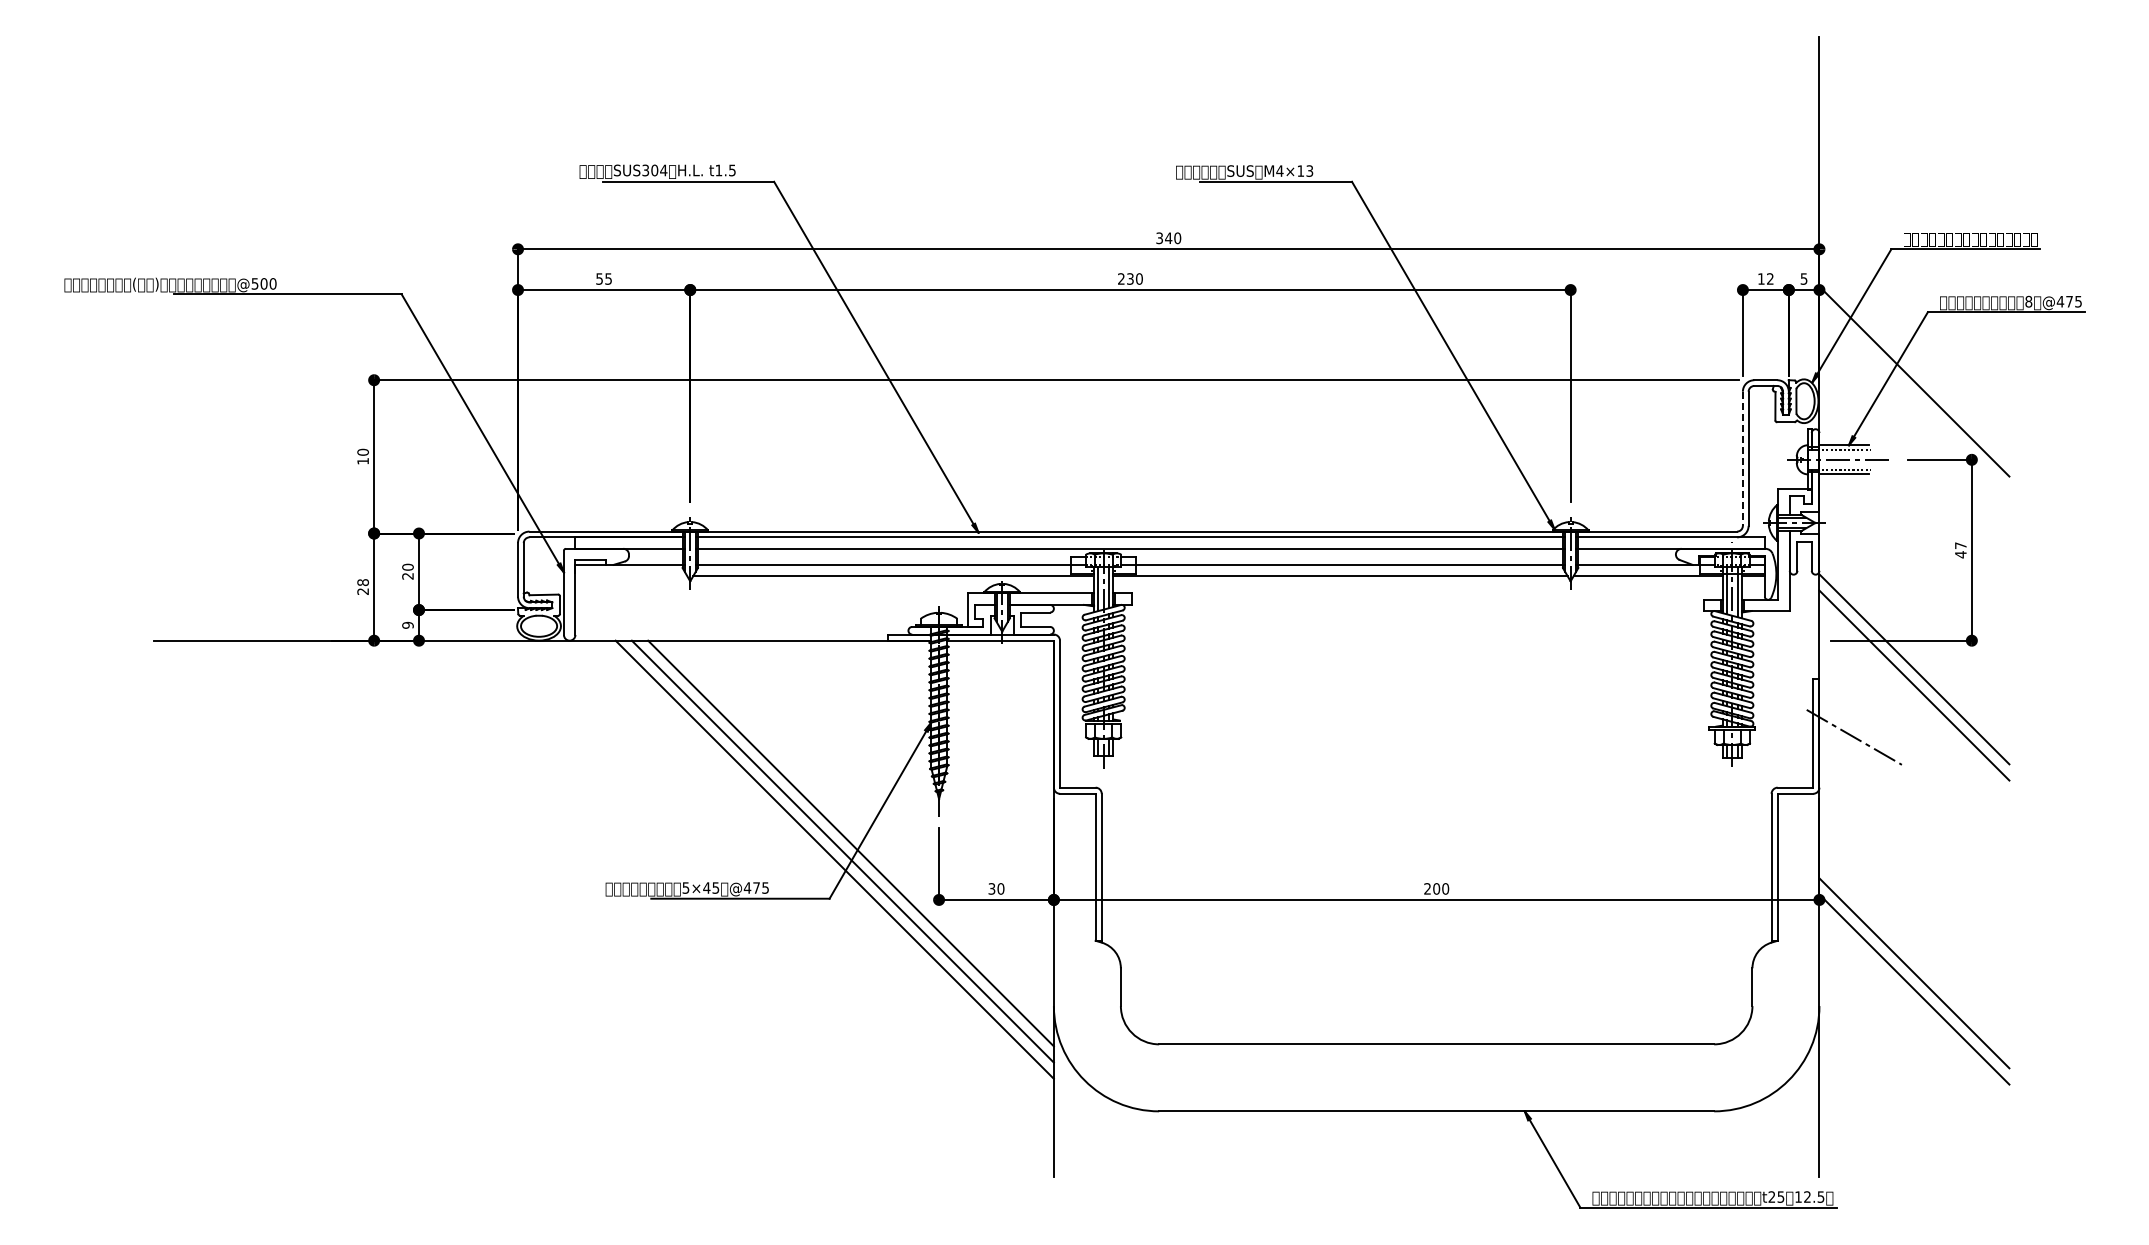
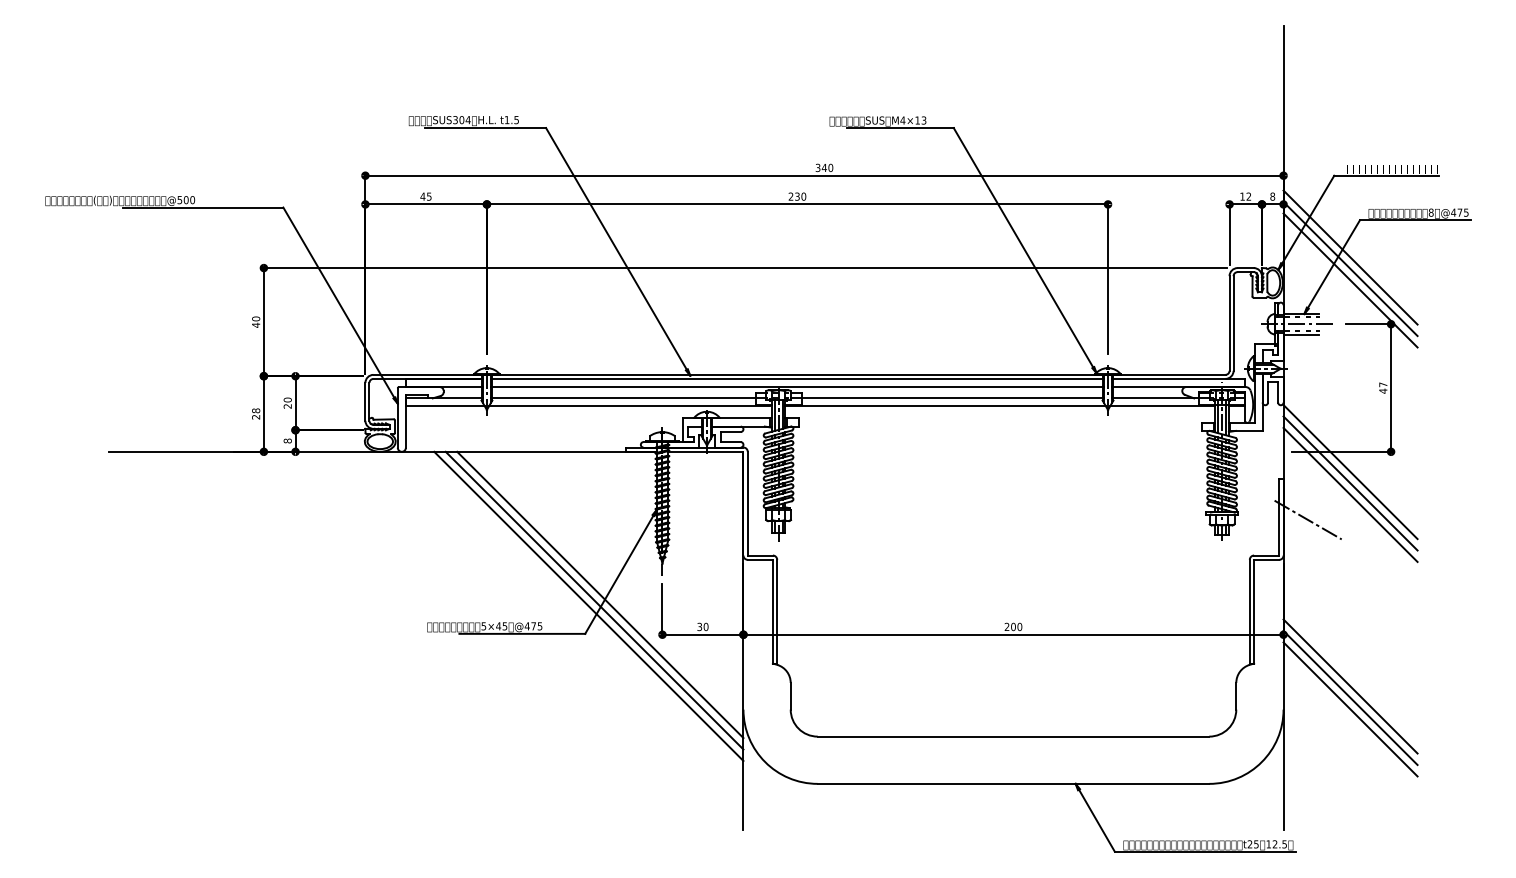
text: (599, 278) -> (422, 196), 55 -> 45
text: (1803, 278) -> (1272, 196), 5 -> 8
line: (1914, 365) -> (1350, 257), added
line: (1914, 397) -> (1350, 280), added
line: (1742, 459) -> (1229, 324), dashed -> solid
text: (362, 461) -> (255, 325), 10 -> 40
line: (631, 576) -> (445, 406), added
text: (407, 624) -> (287, 440), 9 -> 8
line: (1914, 701) -> (1350, 494), added
line: (1914, 1005) -> (1350, 709), added

